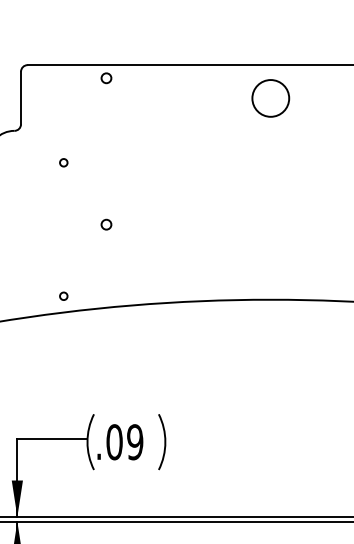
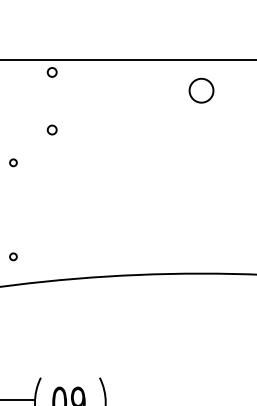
circle: (270, 98) -> (201, 90), size x0.71
circle: (63, 162) -> (13, 162), moved
circle: (106, 224) -> (52, 129), moved
circle: (63, 295) -> (13, 256), moved

